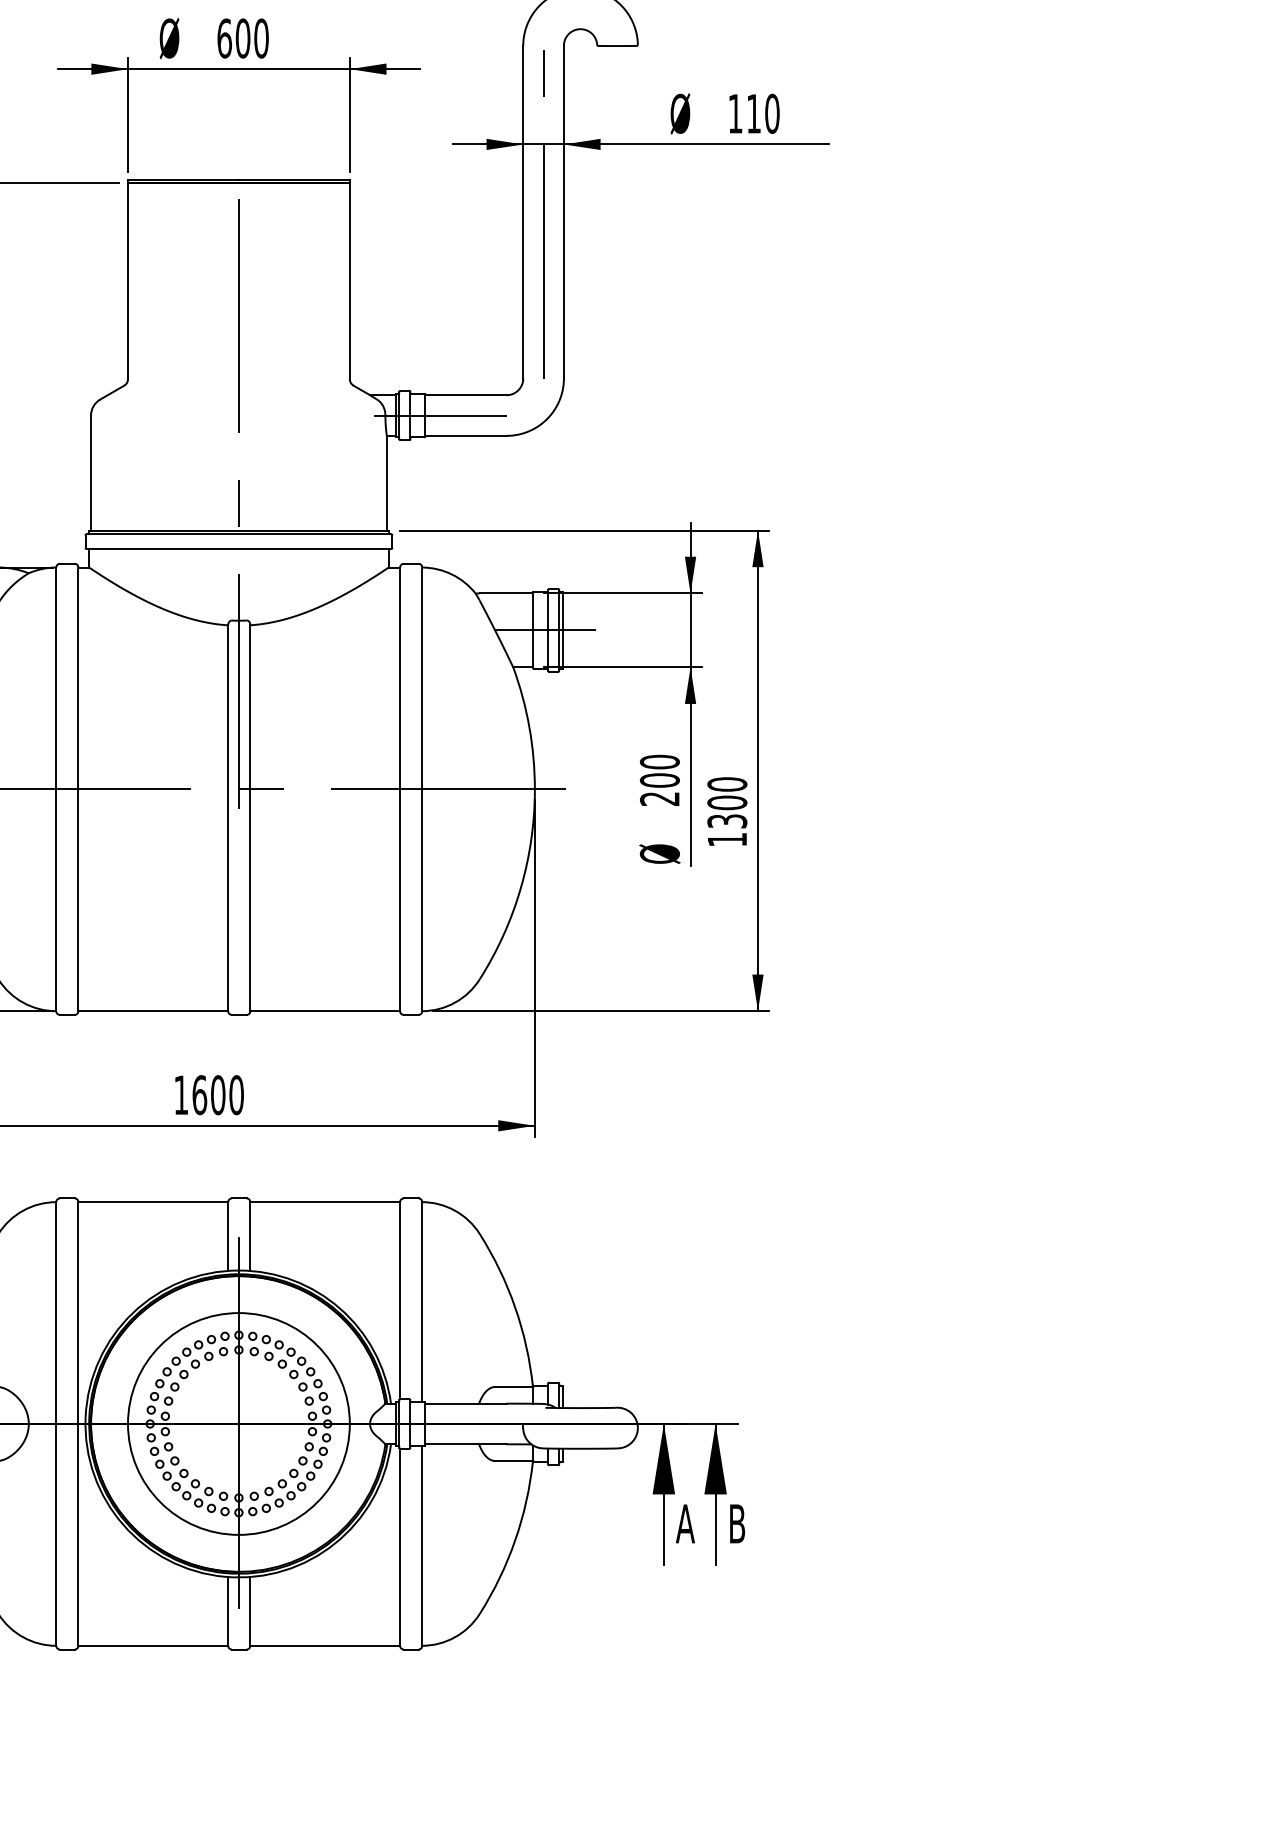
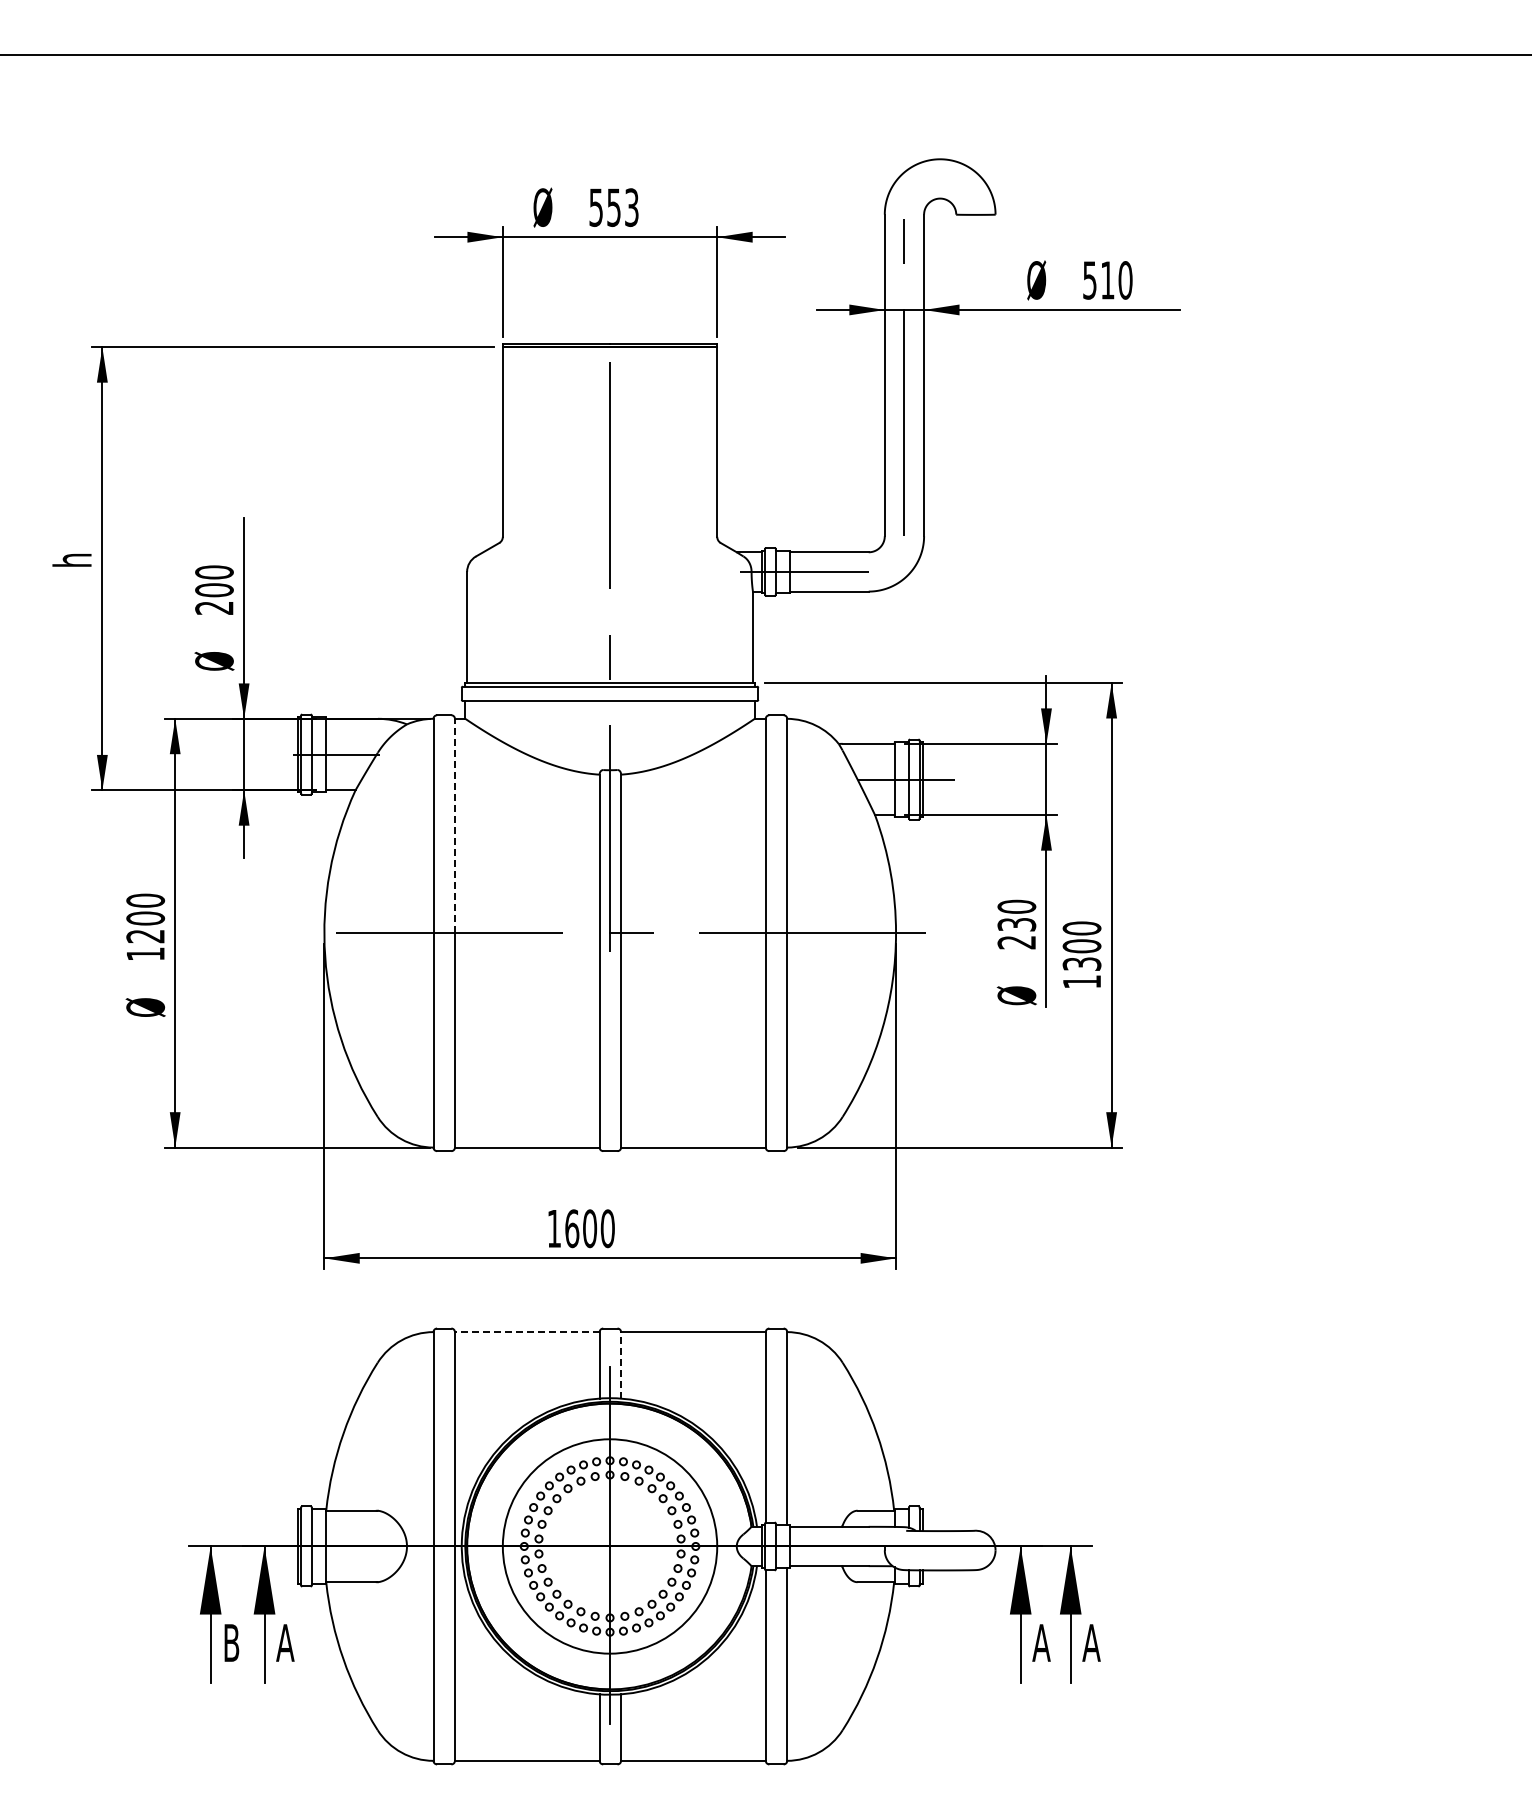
text: (242, 38) -> (613, 207), 600 -> 553
text: (735, 113) -> (1089, 280), 110 -> 510
line: (77, 677) -> (454, 825), solid -> dashed
text: (659, 780) -> (1016, 924), 200 -> 230
line: (152, 1202) -> (526, 1332), solid -> dashed
line: (250, 1235) -> (621, 1364), solid -> dashed
text: (737, 1523) -> (1091, 1642), B -> A

